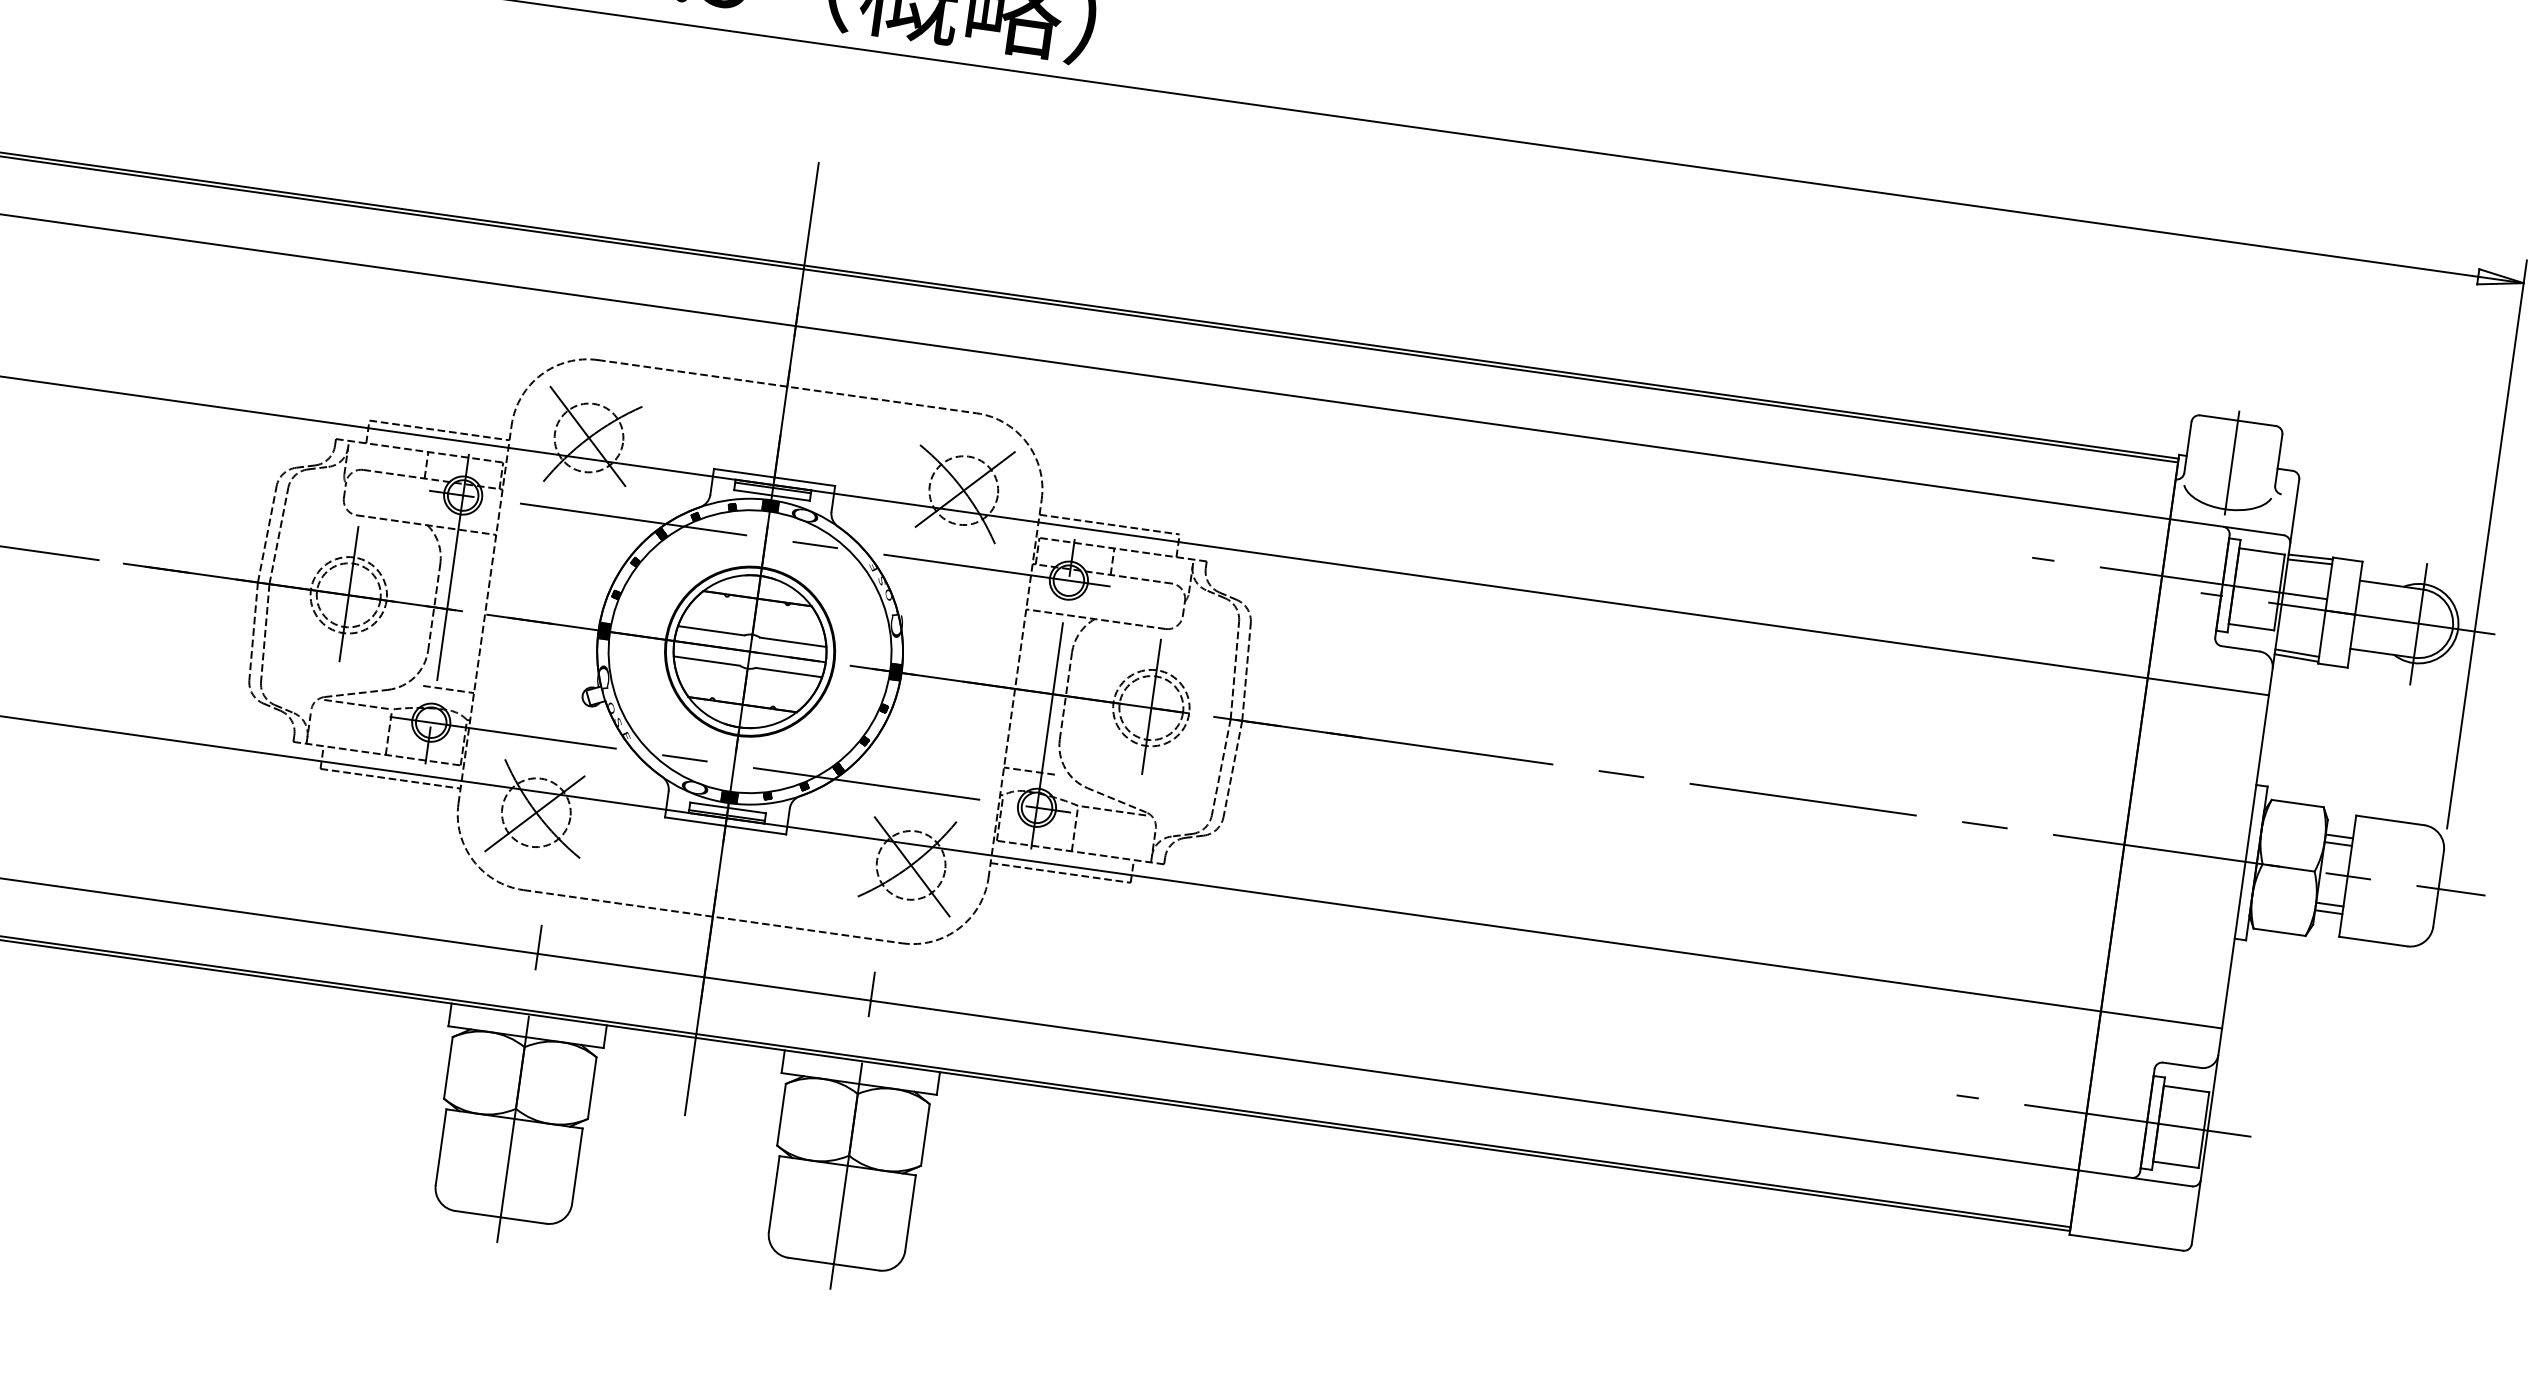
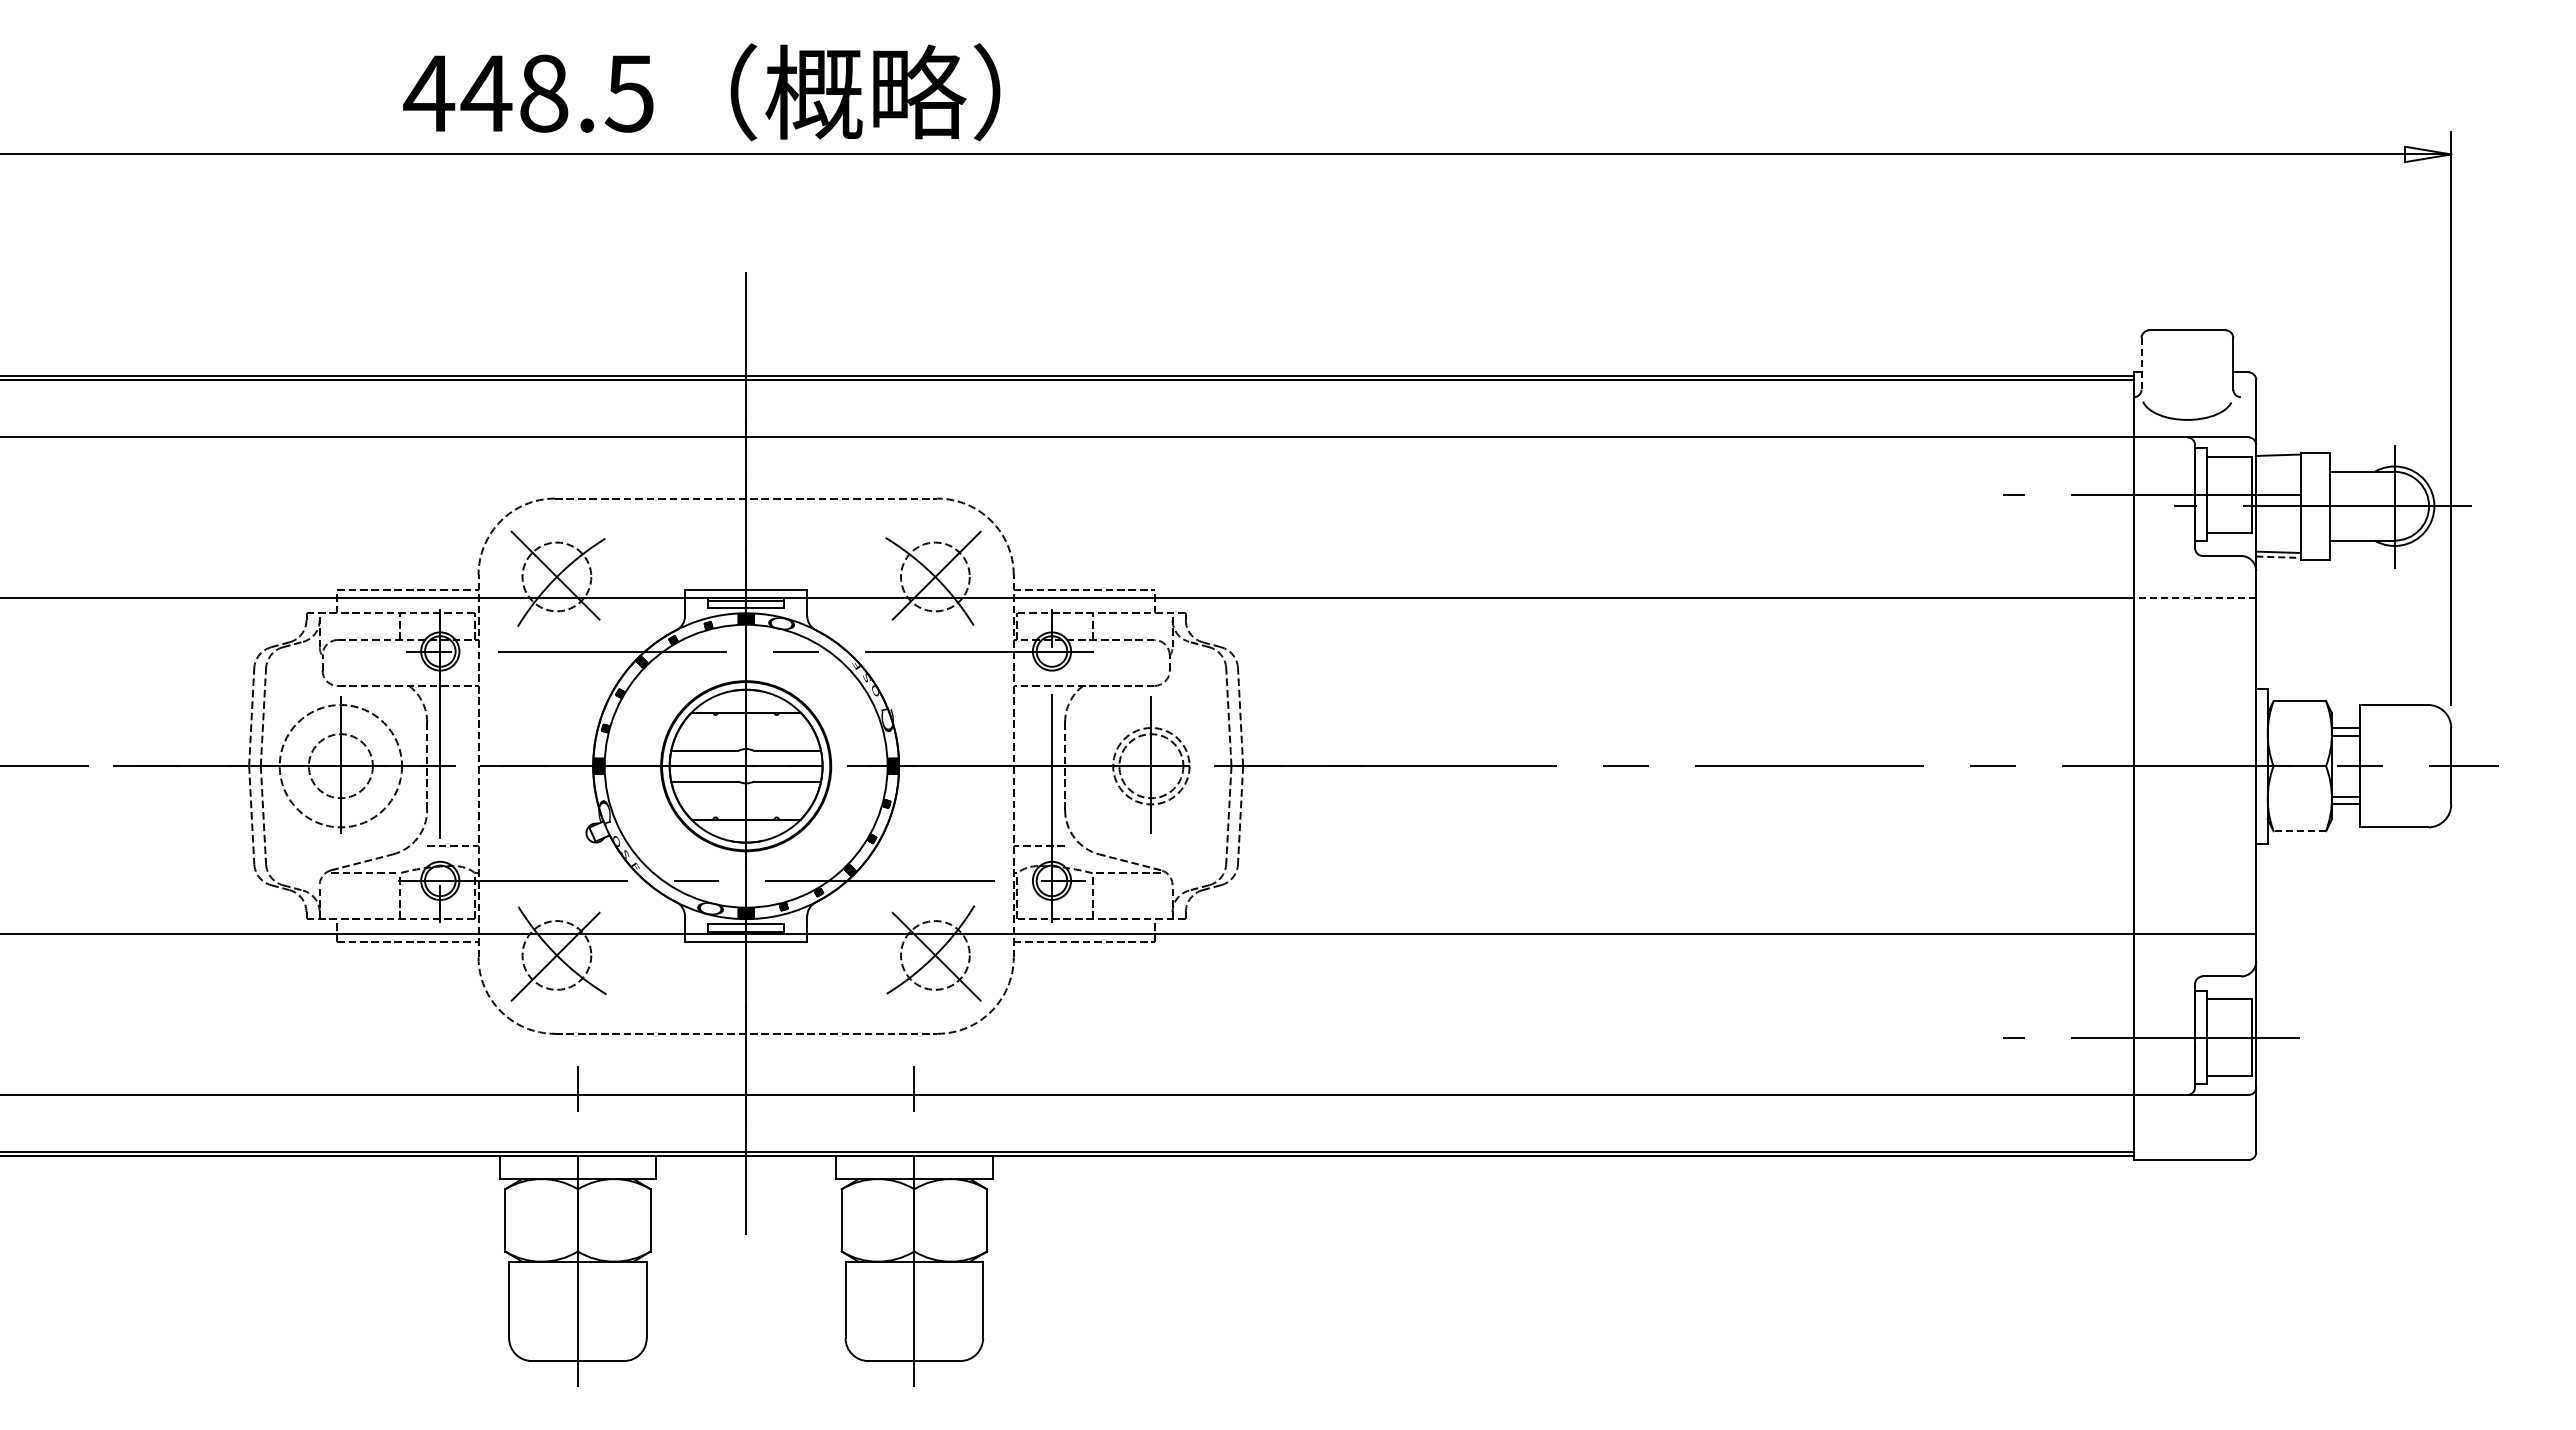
line: (2187, 447) -> (2141, 363), solid -> dashed
line: (2232, 463) -> (2187, 373), removed
line: (2310, 561) -> (2278, 459), removed
circle: (348, 594) -> (340, 765), size x1.6
line: (2296, 658) -> (2278, 557), solid -> dashed
line: (2207, 687) -> (2194, 598), solid -> dashed
line: (2279, 932) -> (2299, 831), solid -> dashed

